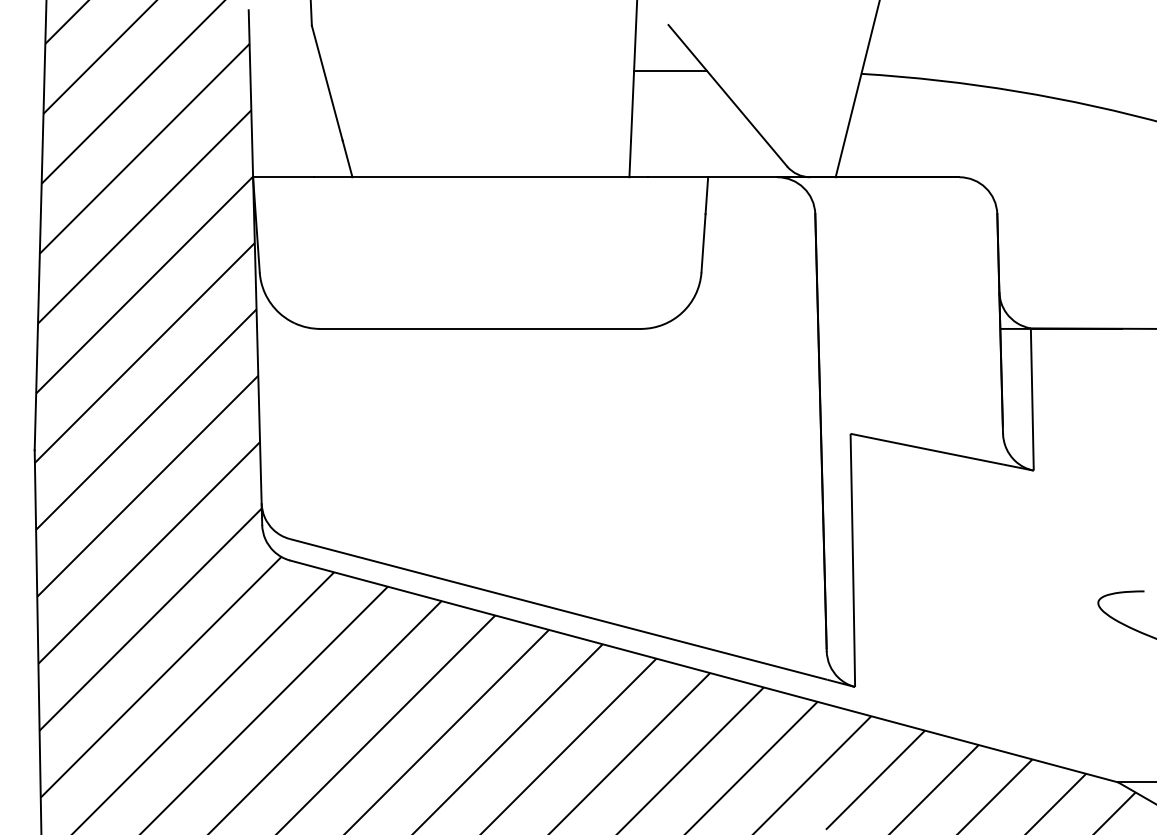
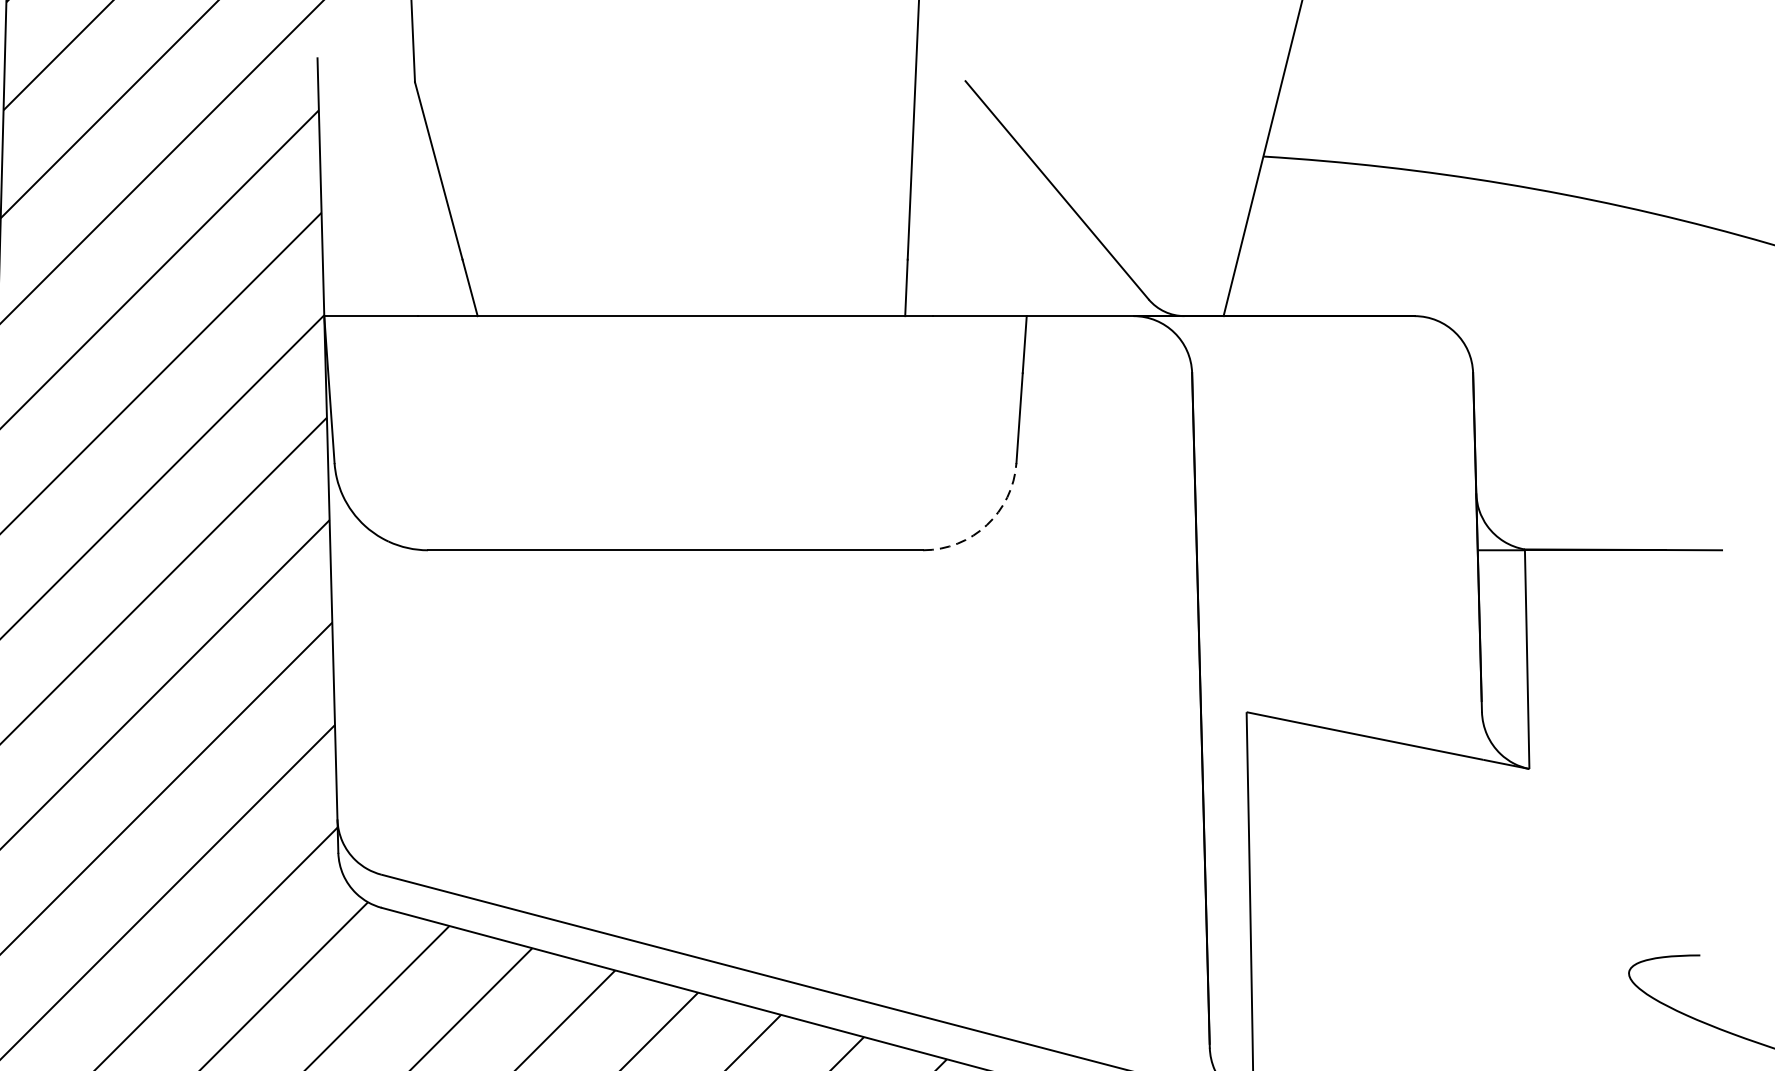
line: (670, 71) -> (968, 152), removed
arc: (682, 312) -> (987, 524), solid -> dashed

